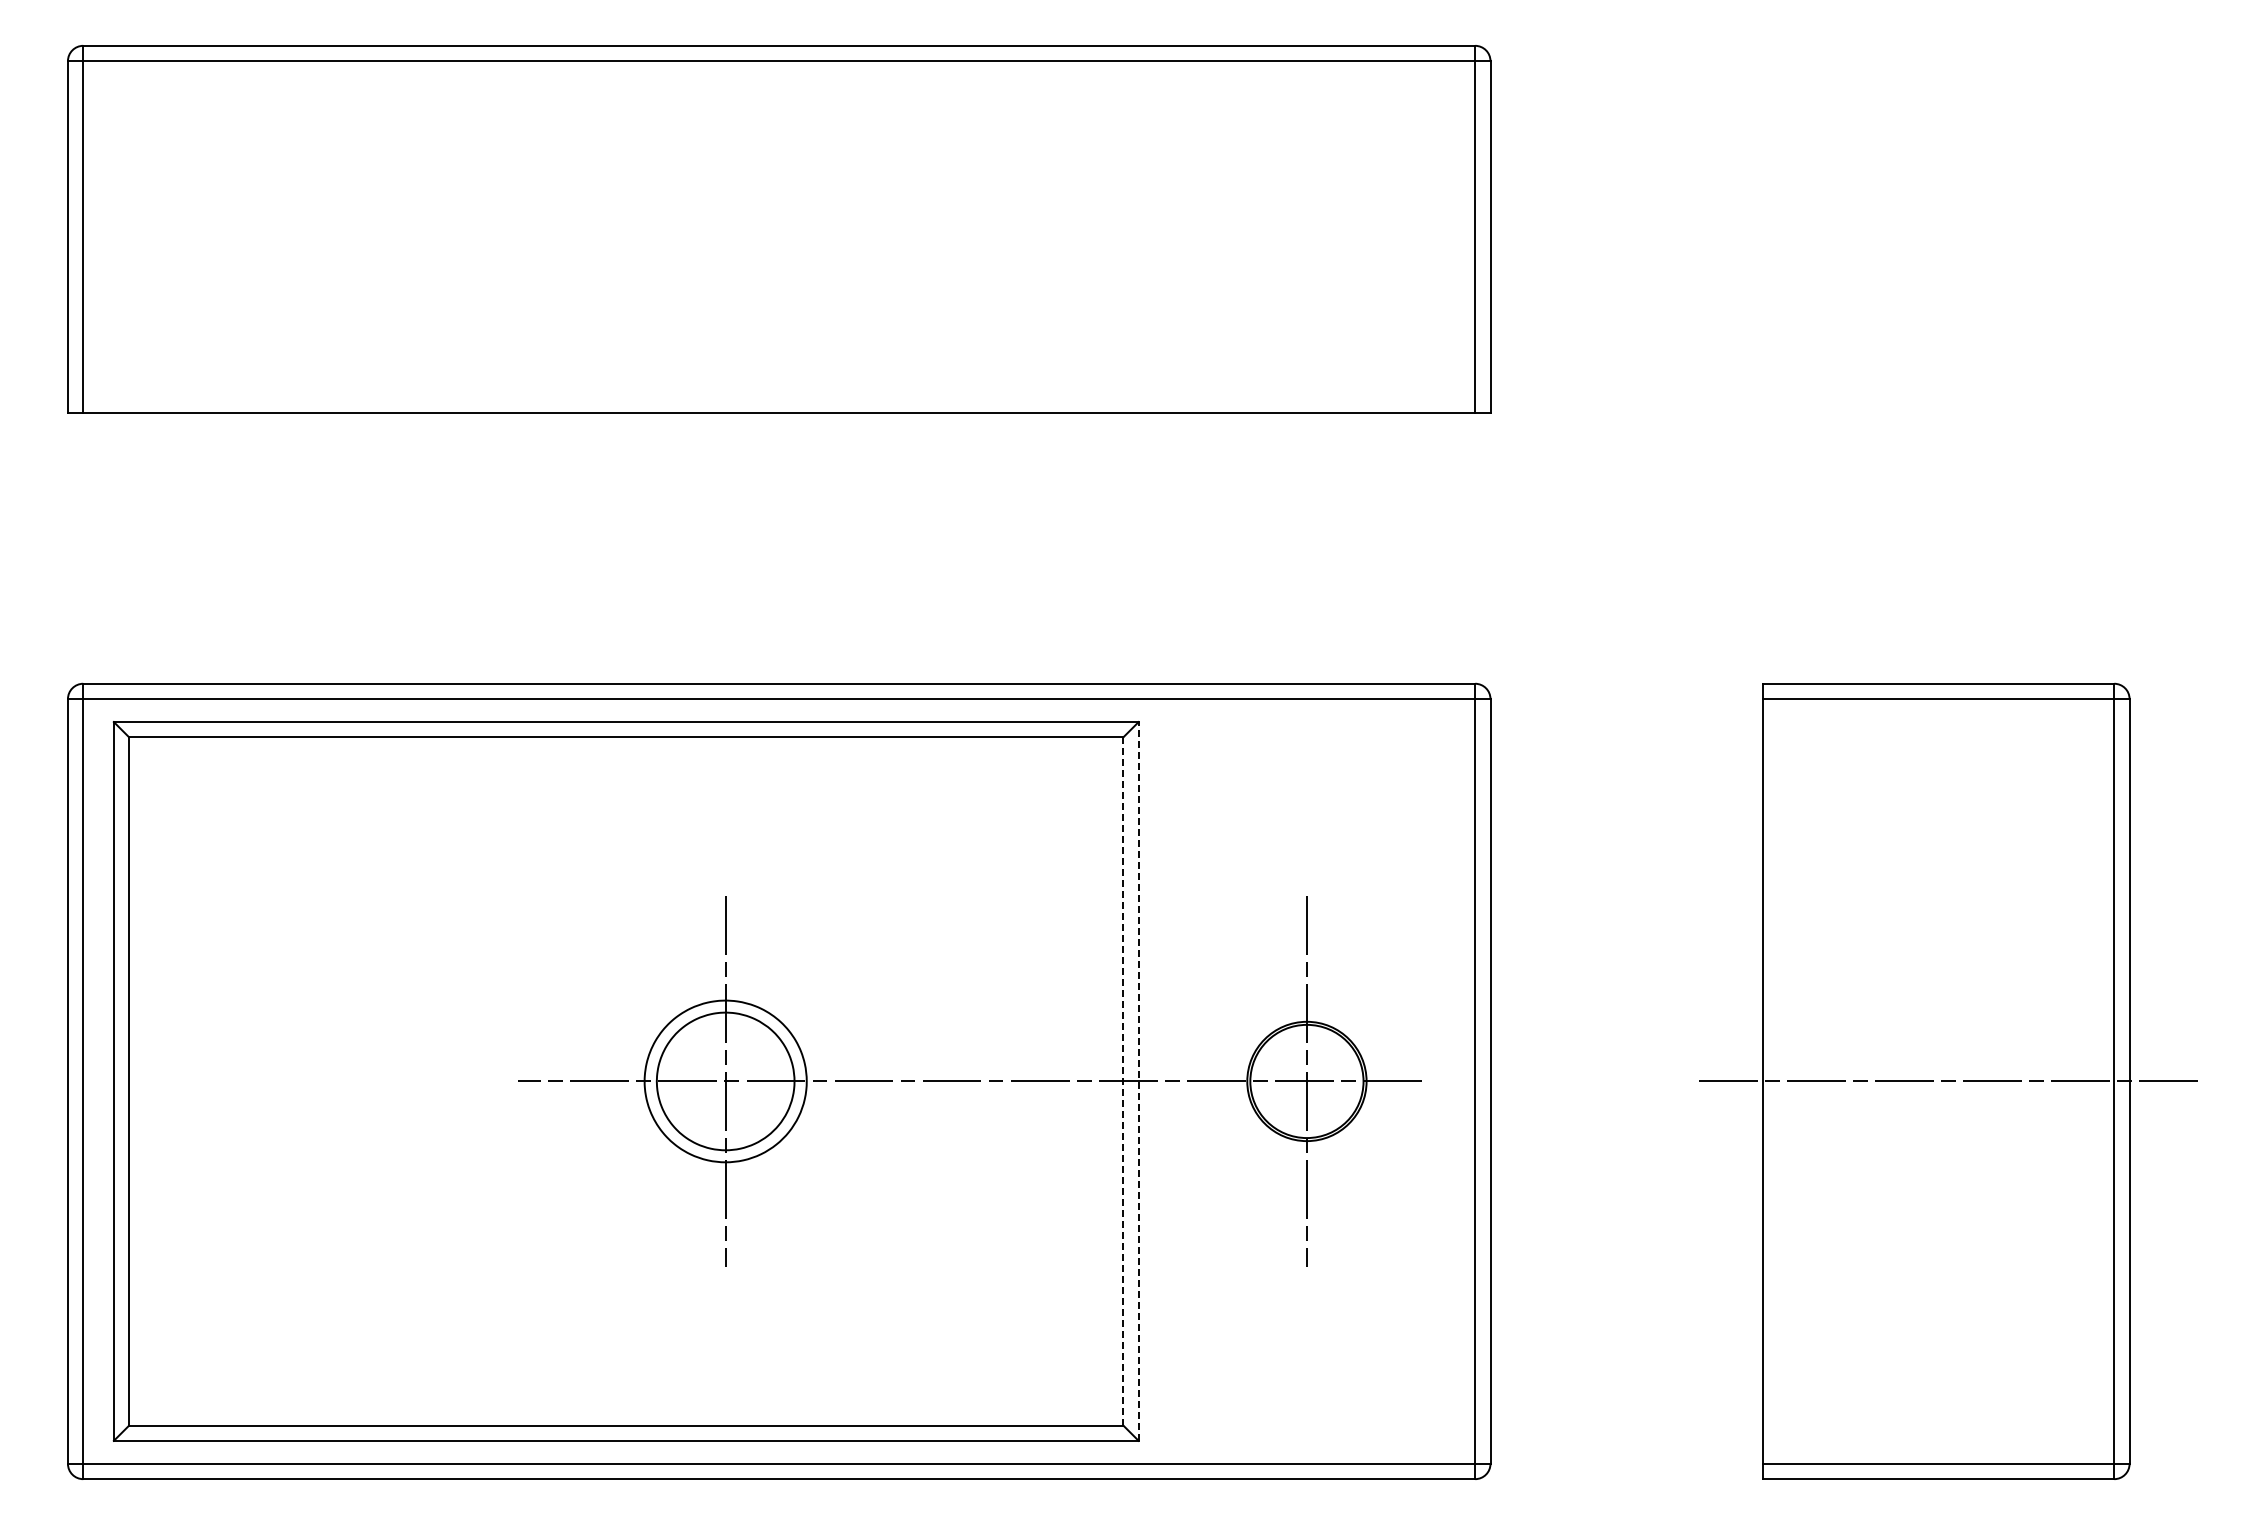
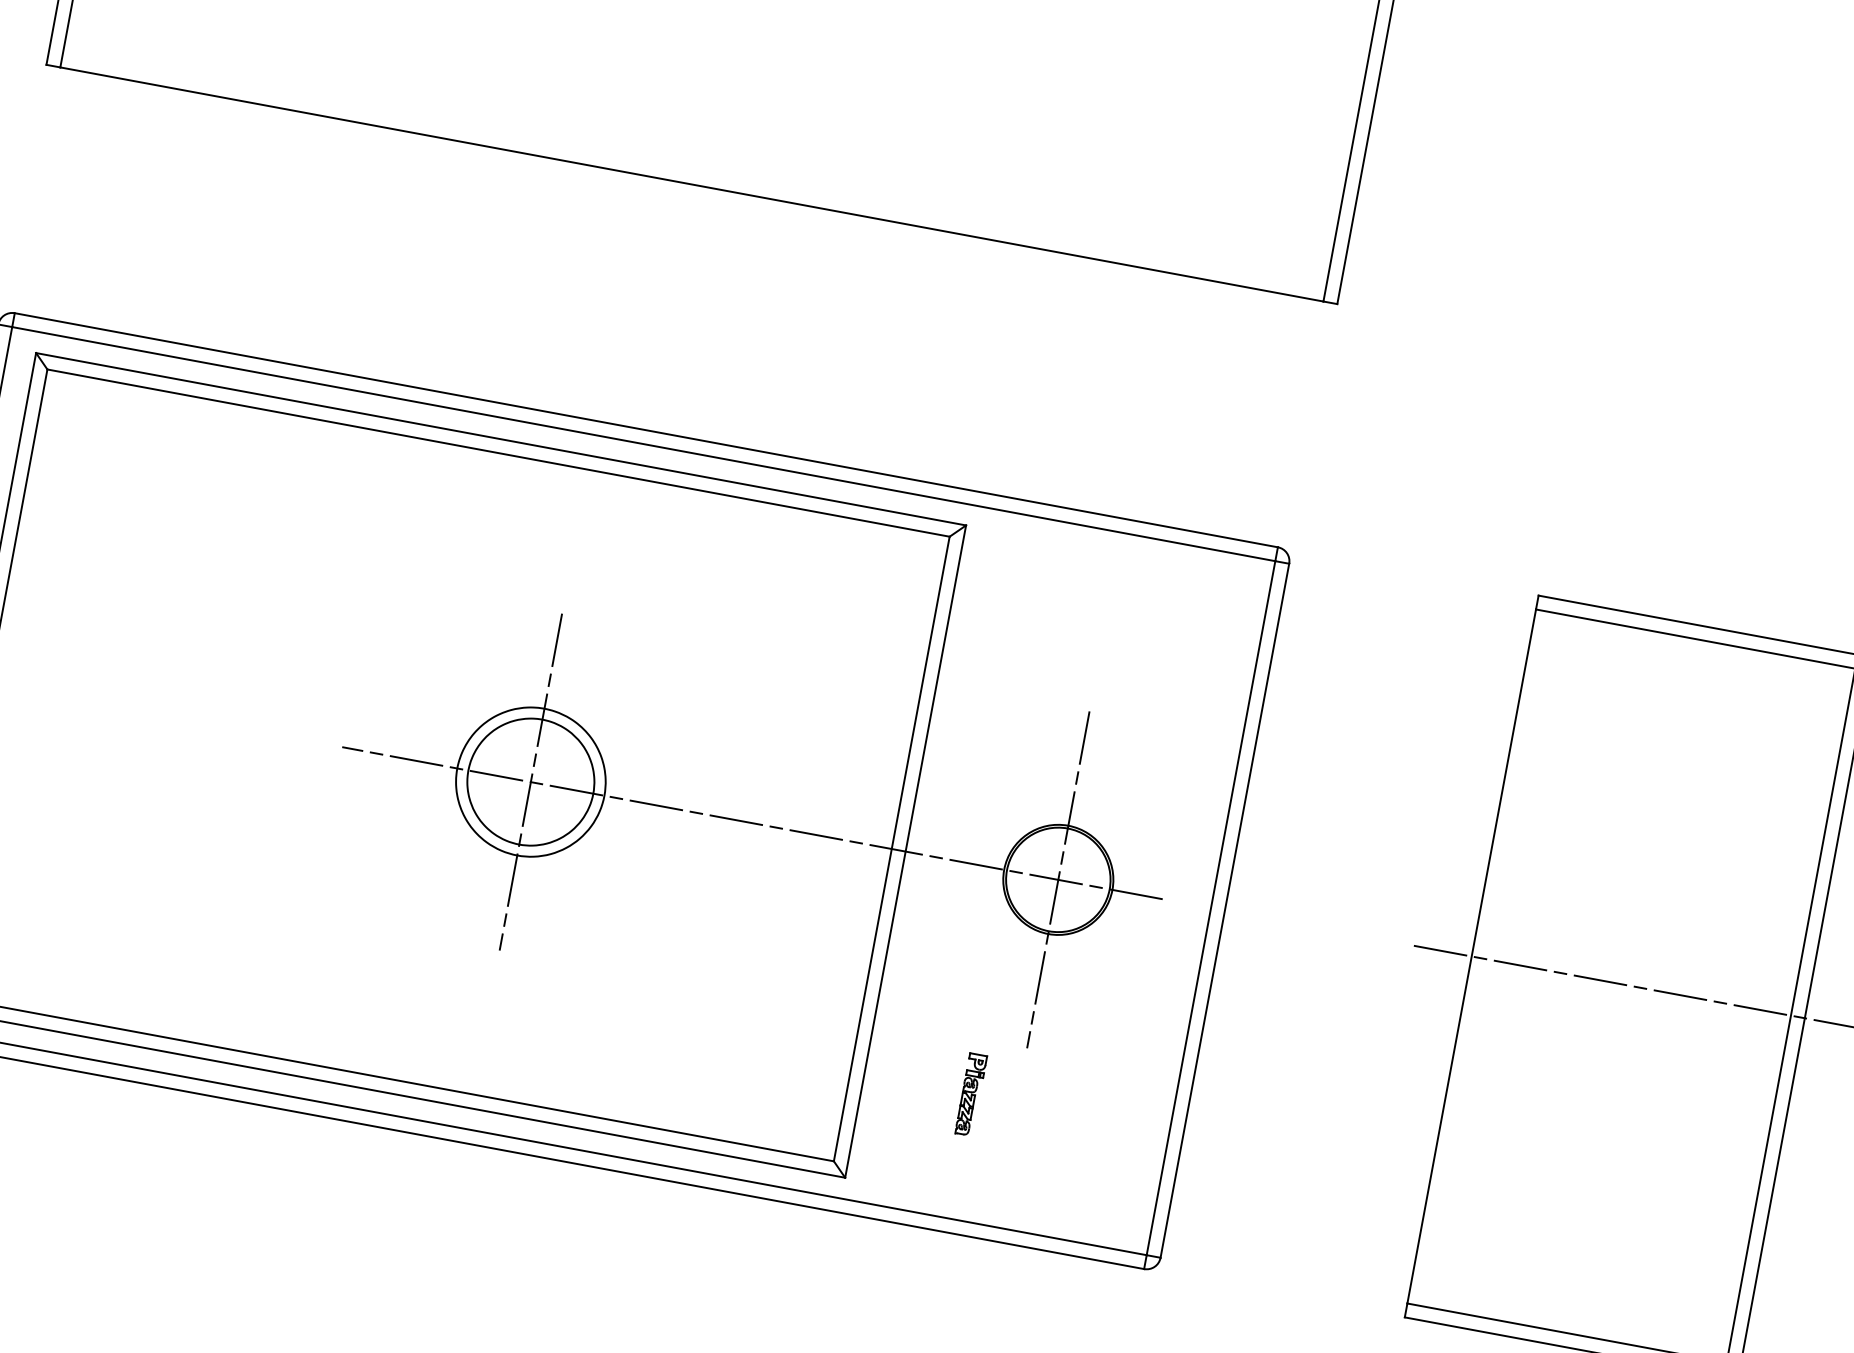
line: (1138, 1080) -> (905, 850), dashed -> solid
line: (1123, 1081) -> (891, 849), dashed -> solid
part: (1256, 1327) -> (971, 1094), added

